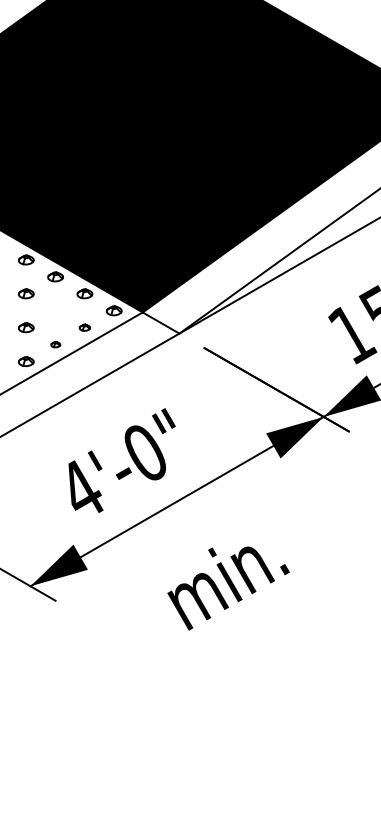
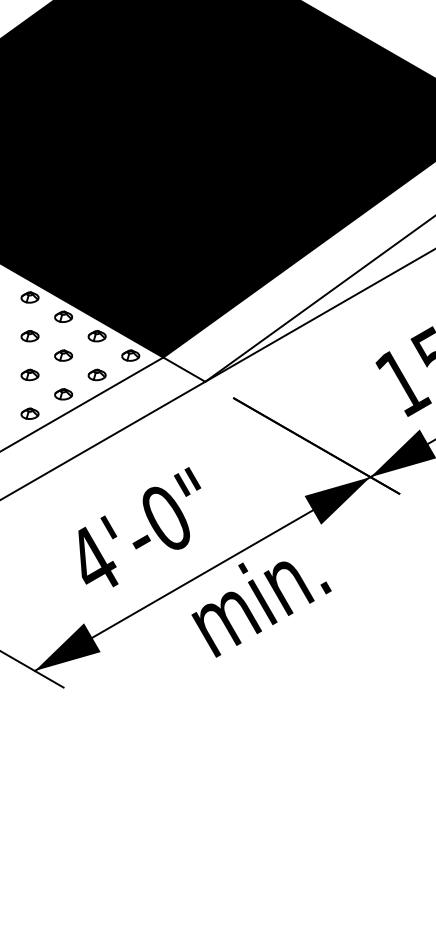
part: (55, 310) -> (63, 355), added
part: (84, 327) -> (96, 374), size x1.43
part: (55, 344) -> (63, 394), size x1.67
text: (228, 588) -> (261, 609), moved

